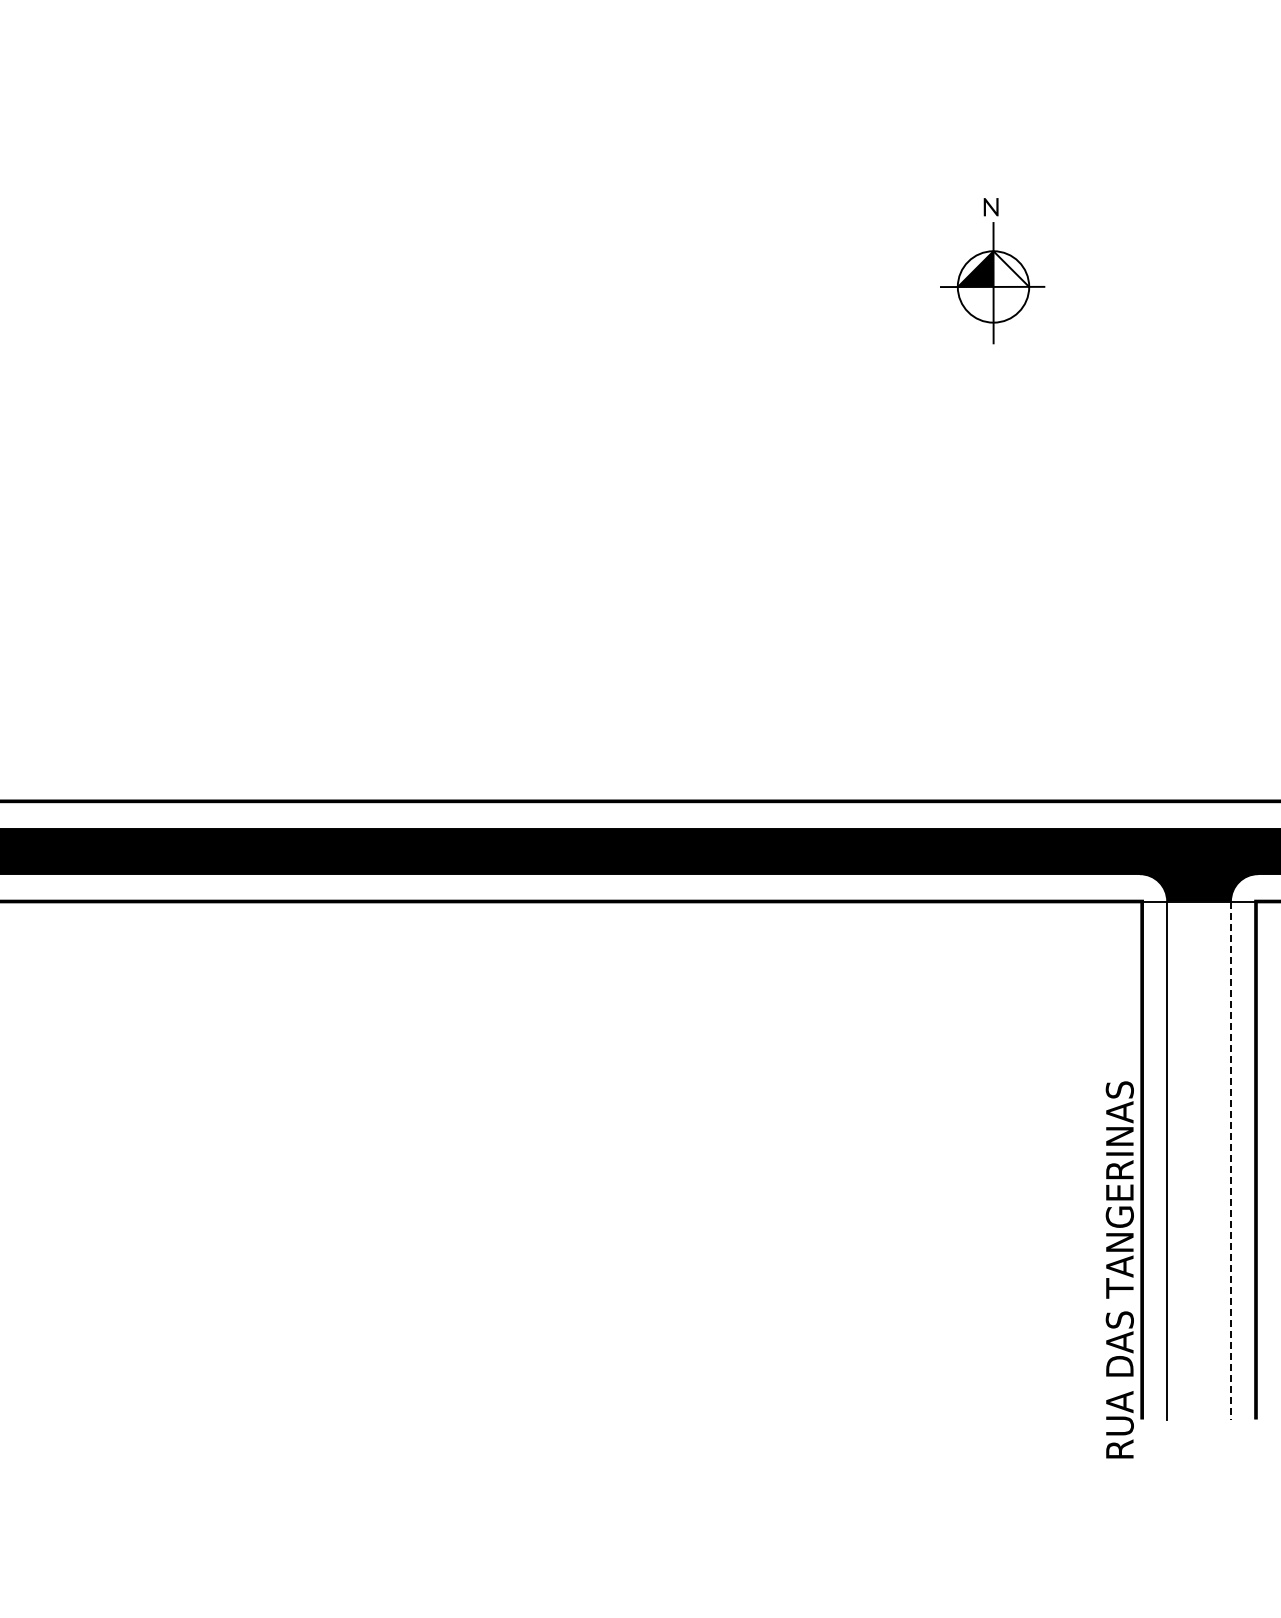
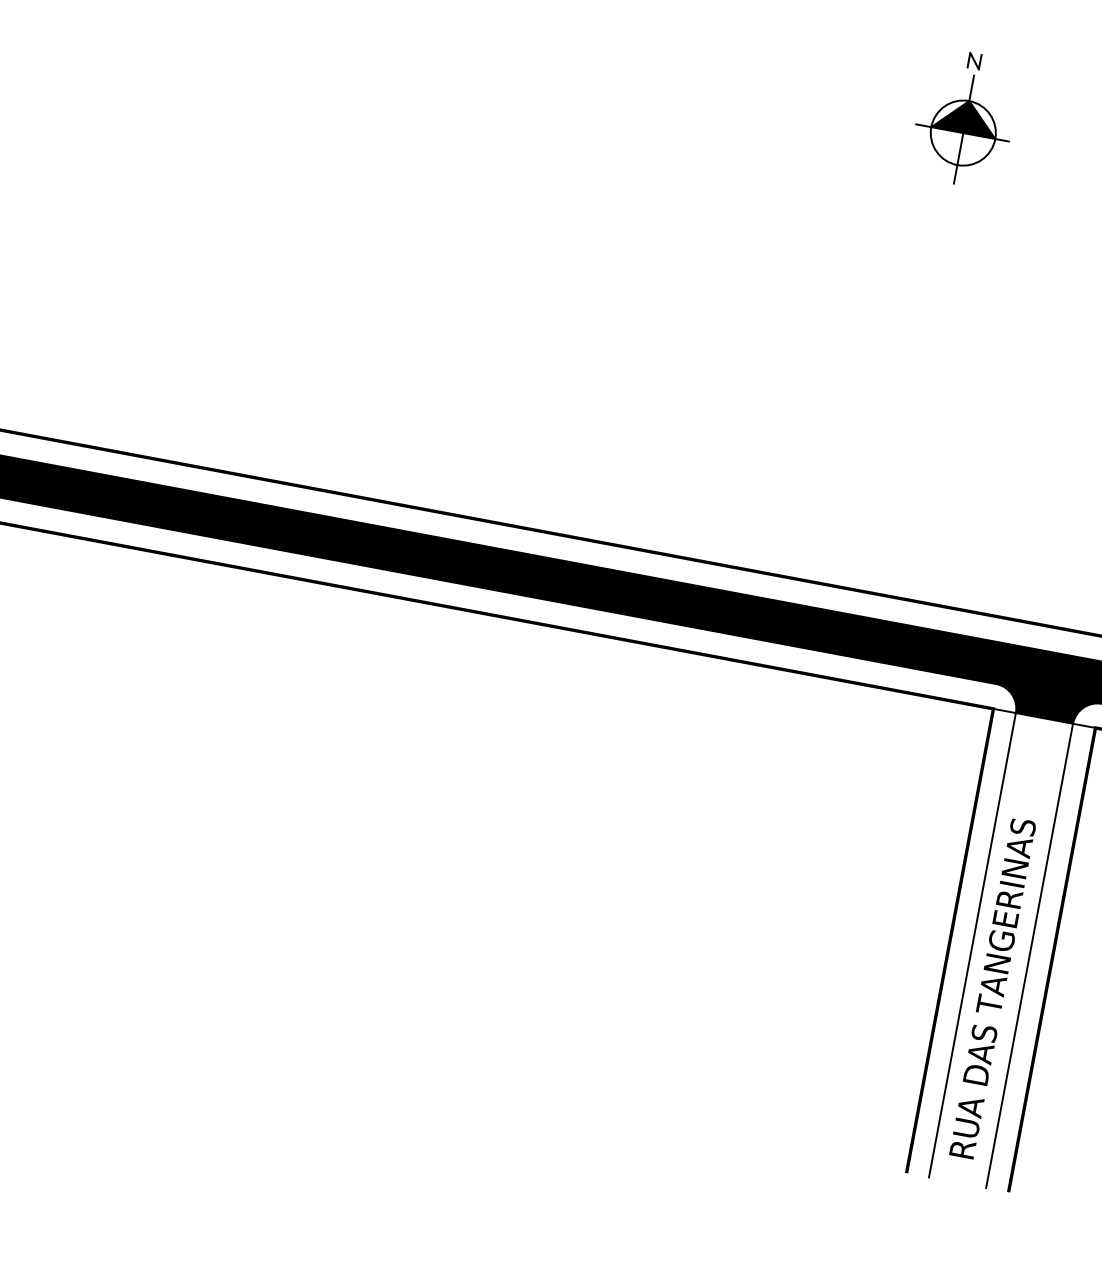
fill: (1011, 268) -> (982, 119), added
line: (1230, 1161) -> (1029, 956), dashed -> solid
text: (1119, 1269) -> (992, 987), moved

